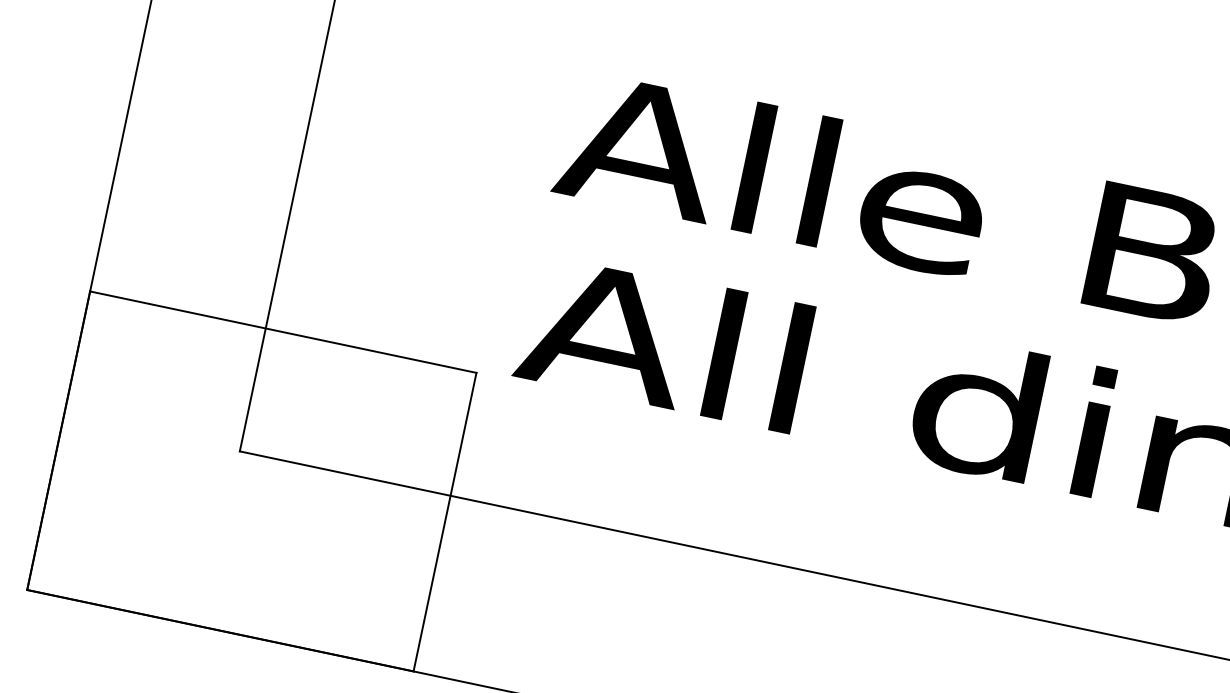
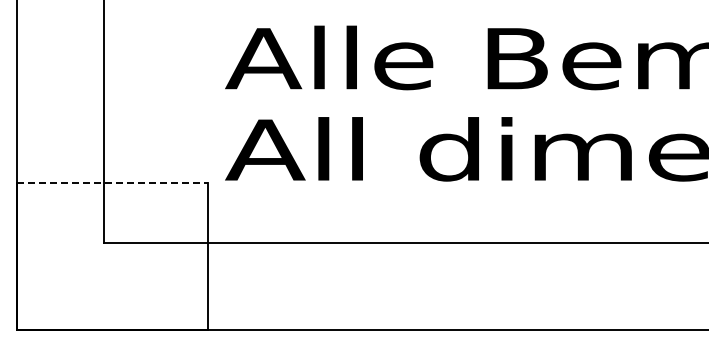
line: (283, 332) -> (112, 182), solid -> dashed

